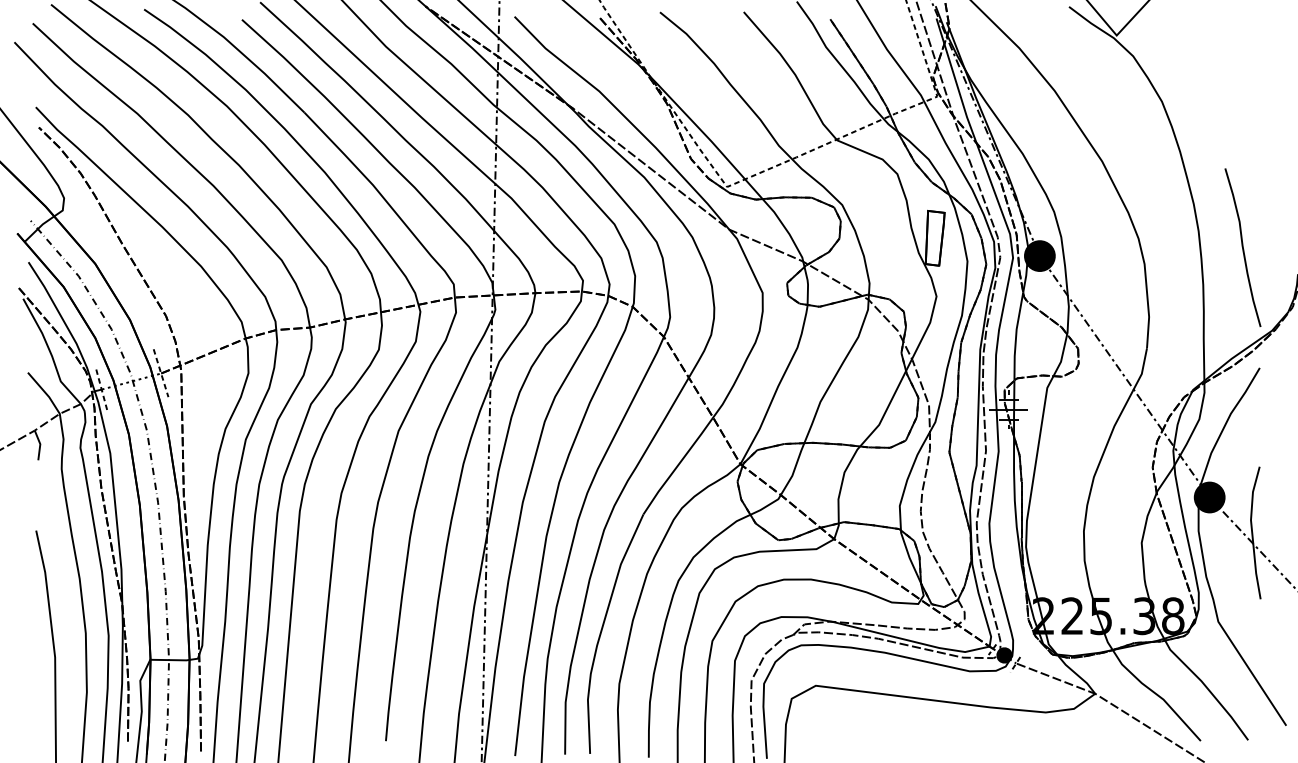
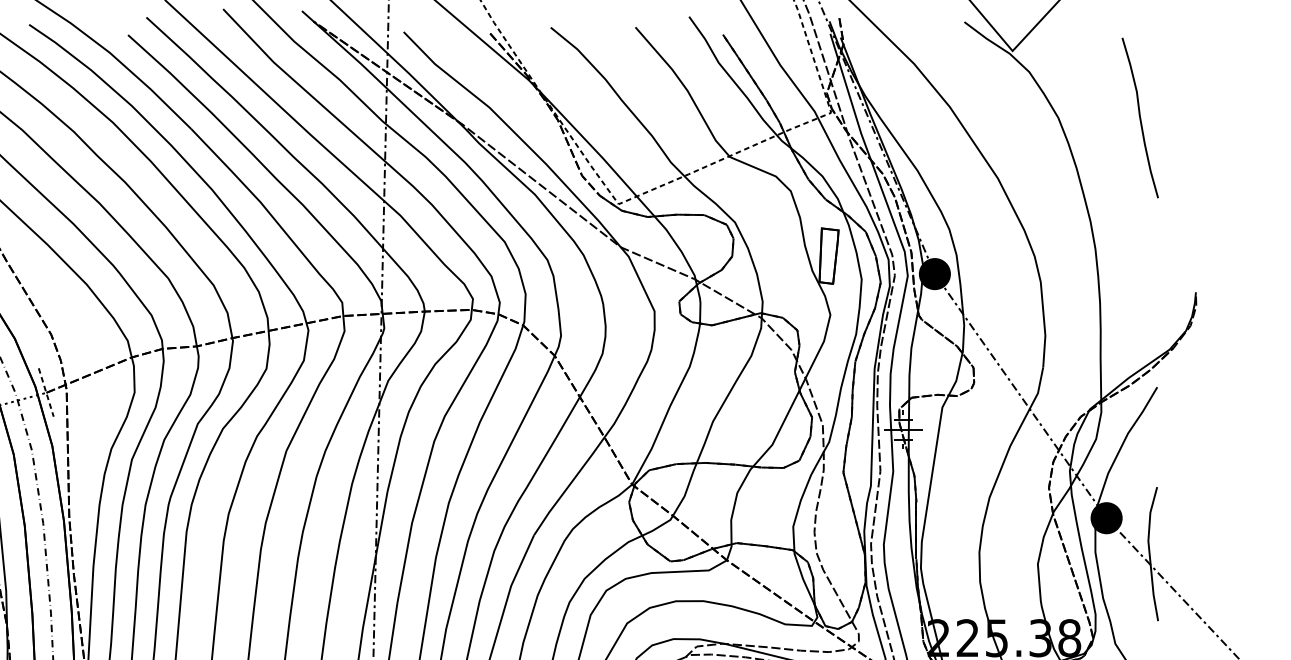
curve: (1242, 247) -> (1139, 117), moved

